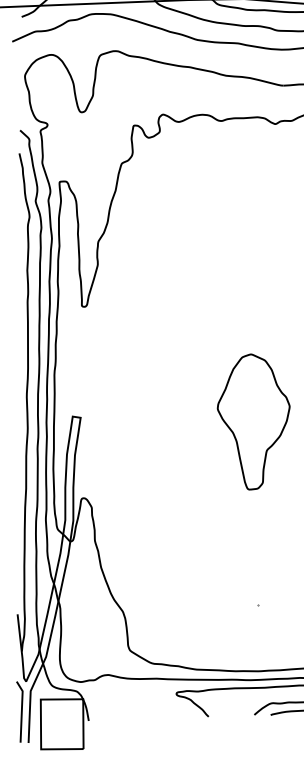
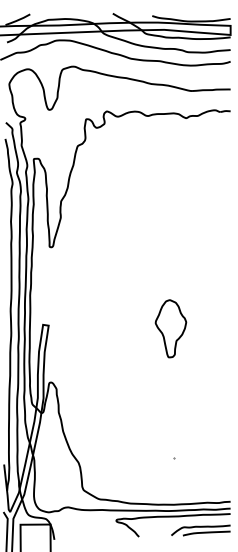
part: (253, 421) -> (170, 328), size x0.6

